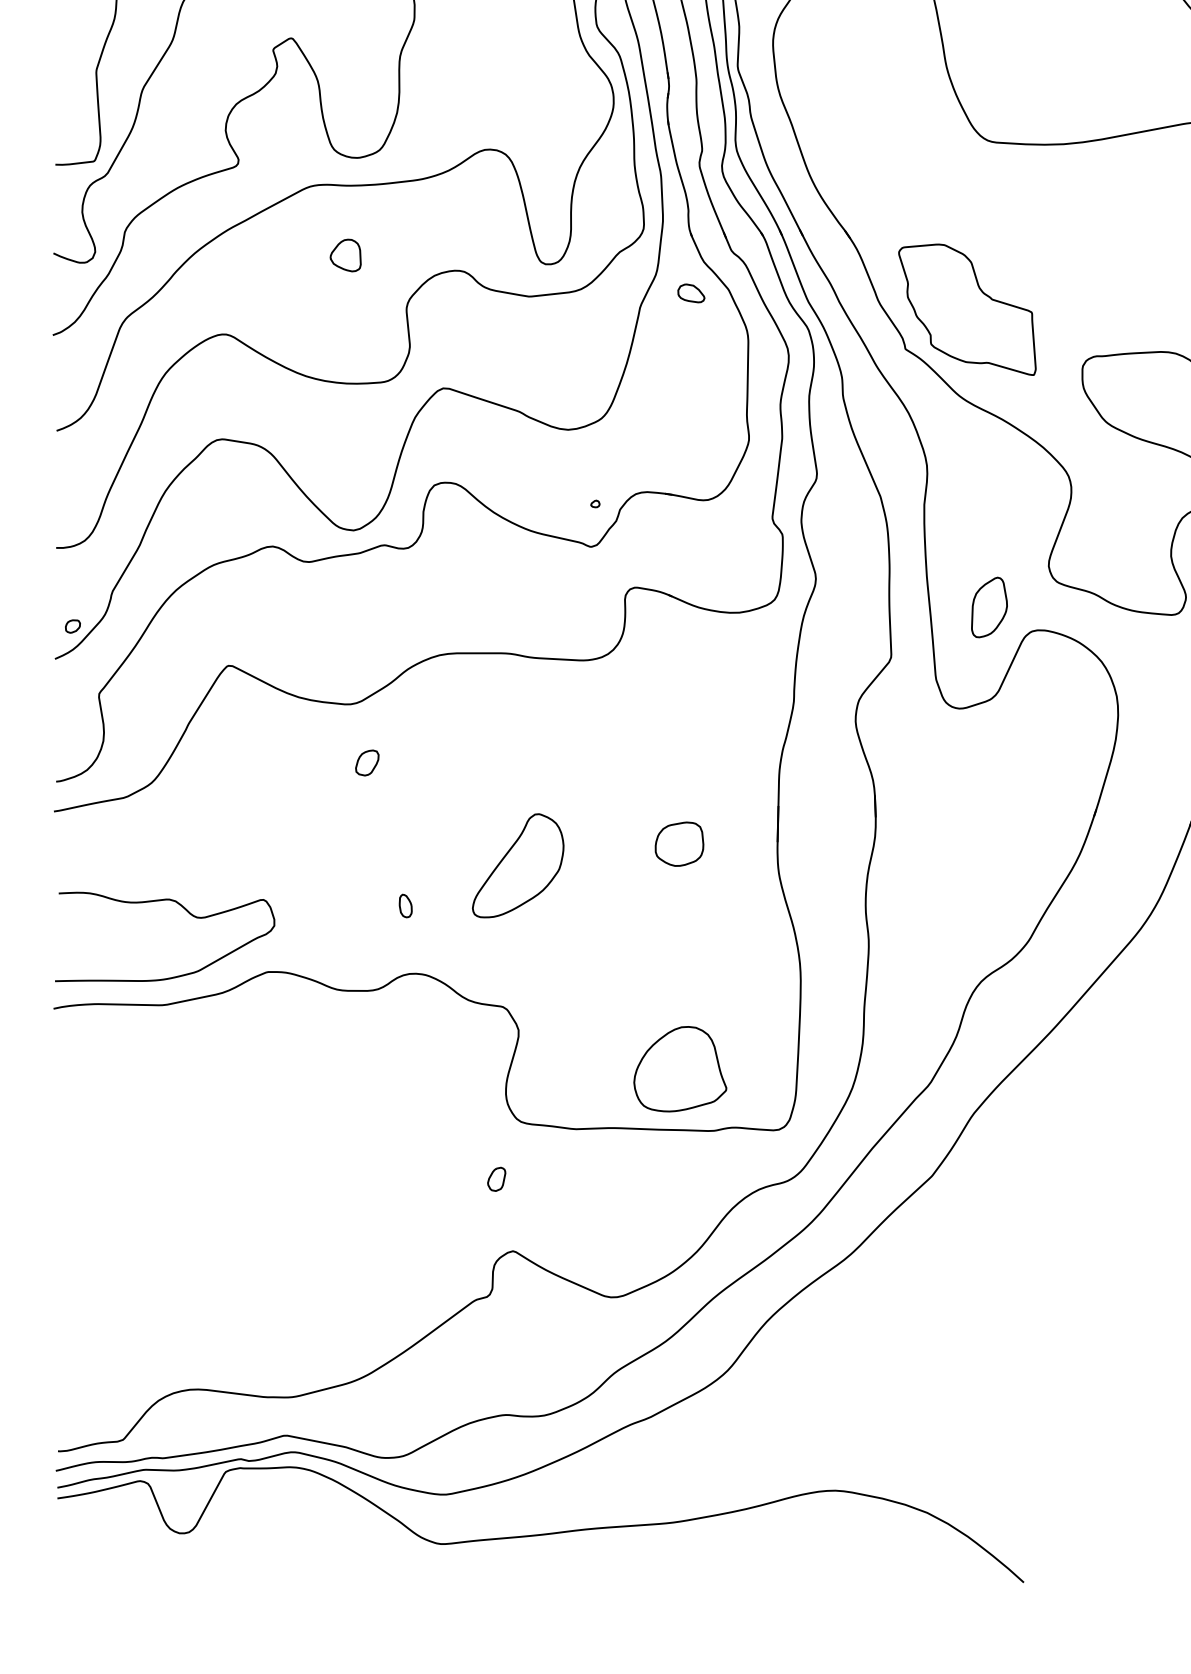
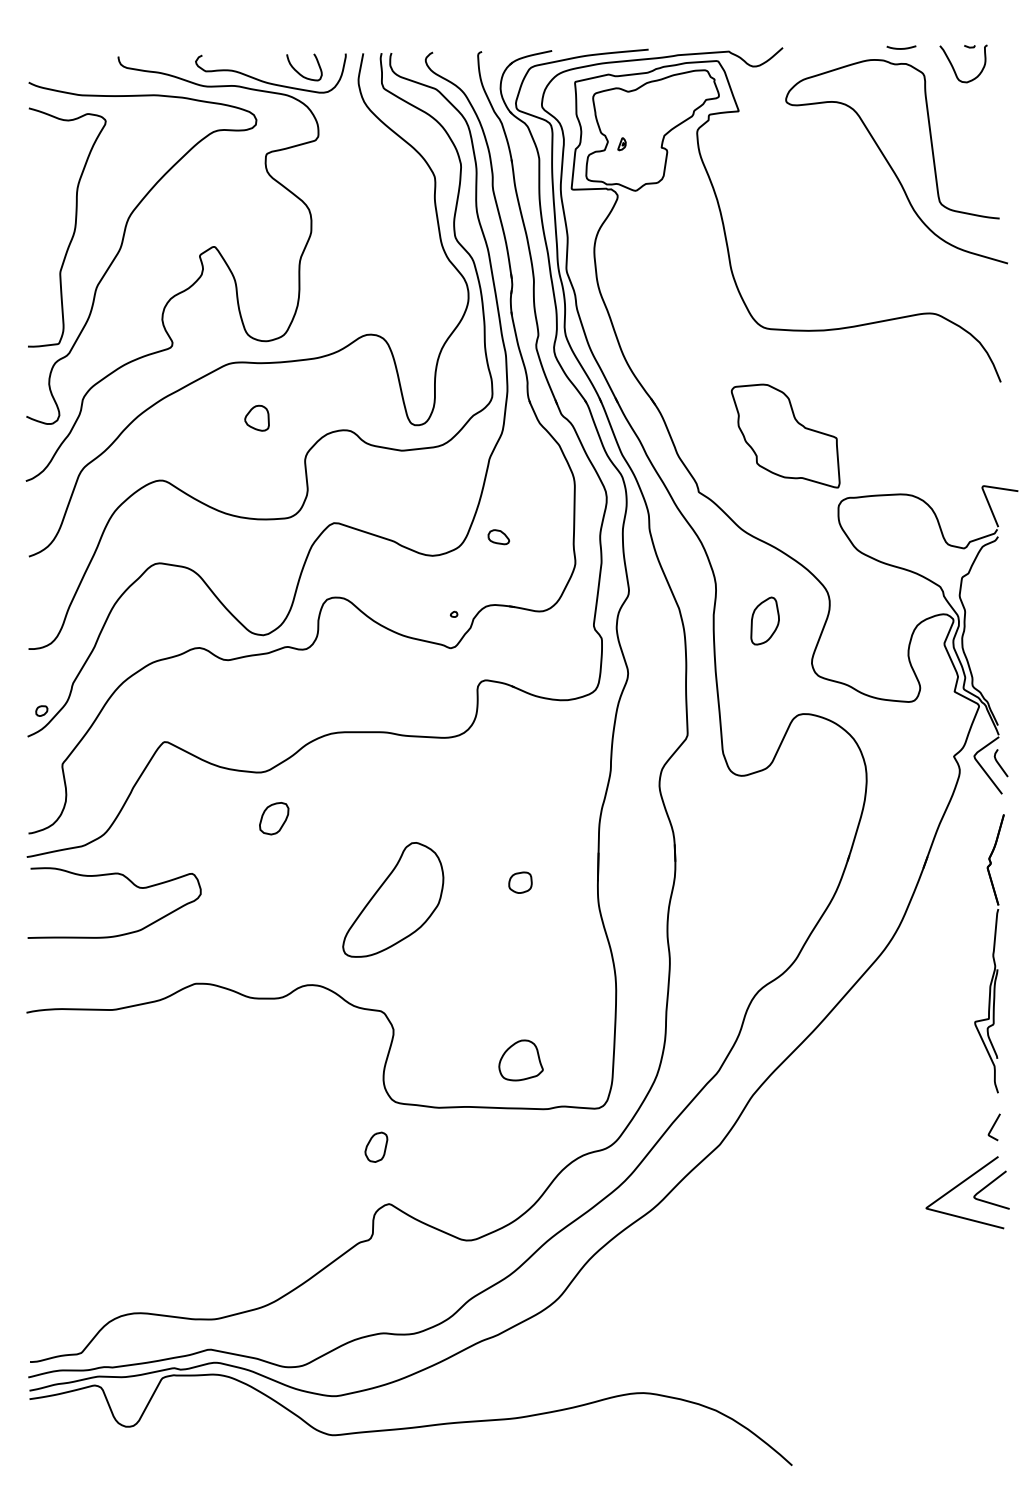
part: (690, 293) -> (498, 537), moved
part: (967, 309) -> (785, 435), moved
part: (988, 606) -> (764, 620), moved
part: (366, 762) -> (273, 818), size x1.6
part: (679, 843) -> (520, 882), size x0.6
part: (517, 865) -> (392, 899), size x1.4
part: (405, 905) -> (304, 931), removed
curve: (187, 913) -> (132, 884), moved
part: (679, 1069) -> (520, 1060), size x0.6
part: (495, 1179) -> (375, 1147), size x1.6

